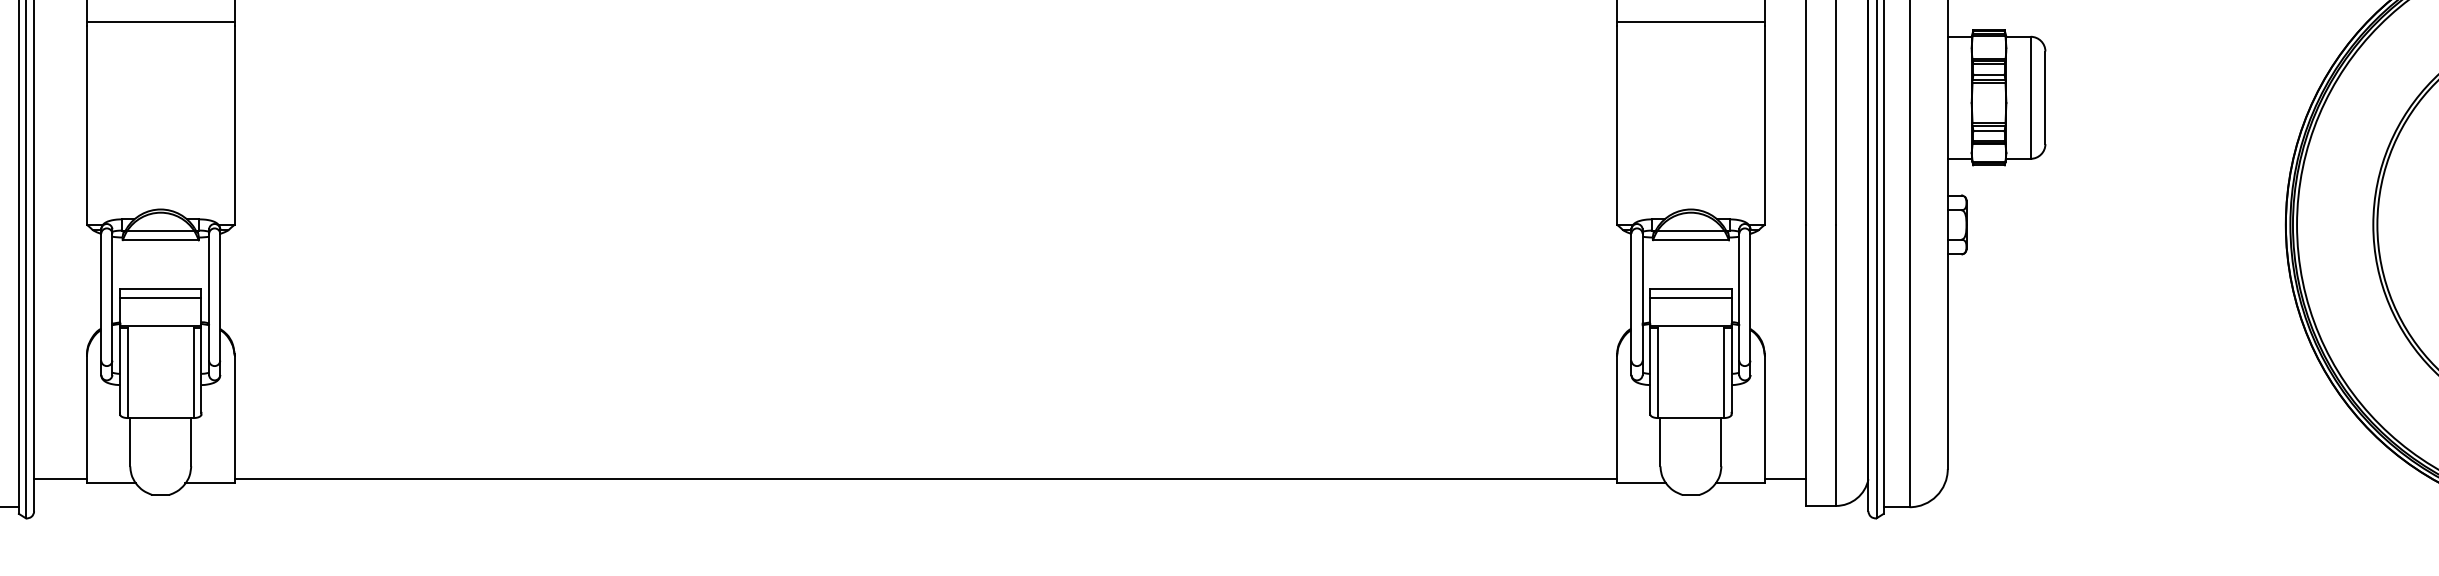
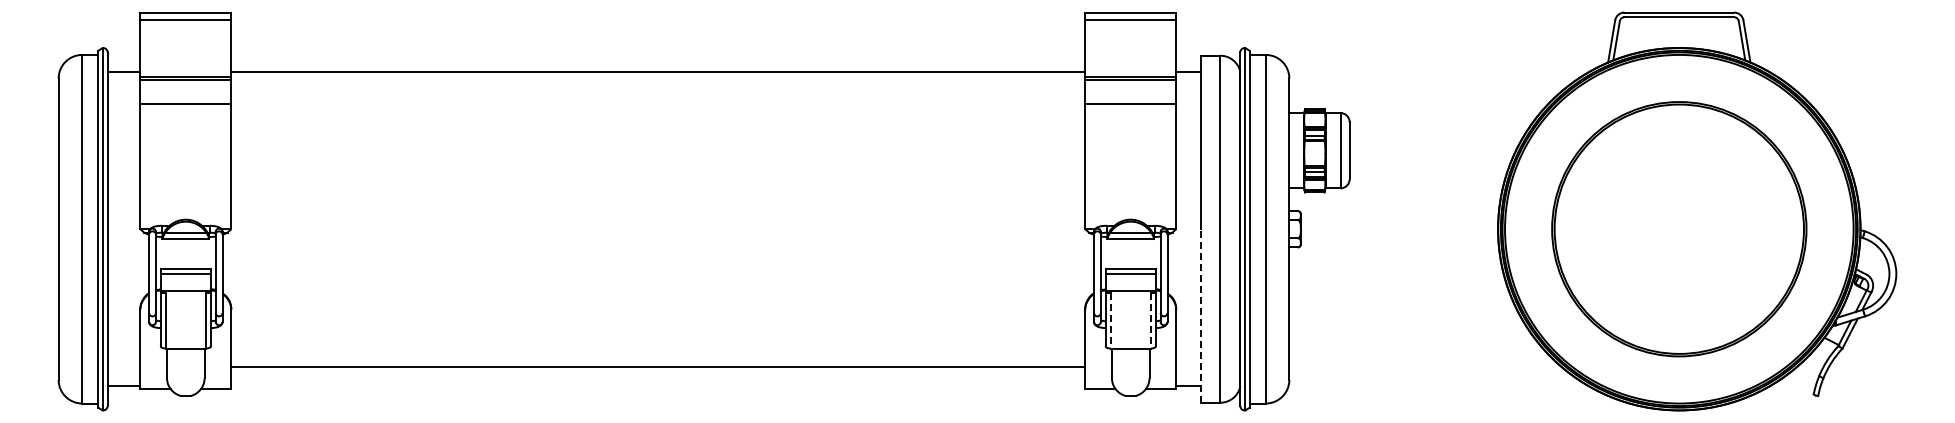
line: (1805, 364) -> (1201, 315), solid -> dashed
line: (1658, 372) -> (1110, 320), solid -> dashed
line: (1722, 372) -> (1150, 320), solid -> dashed
line: (926, 479) -> (658, 367), moved

